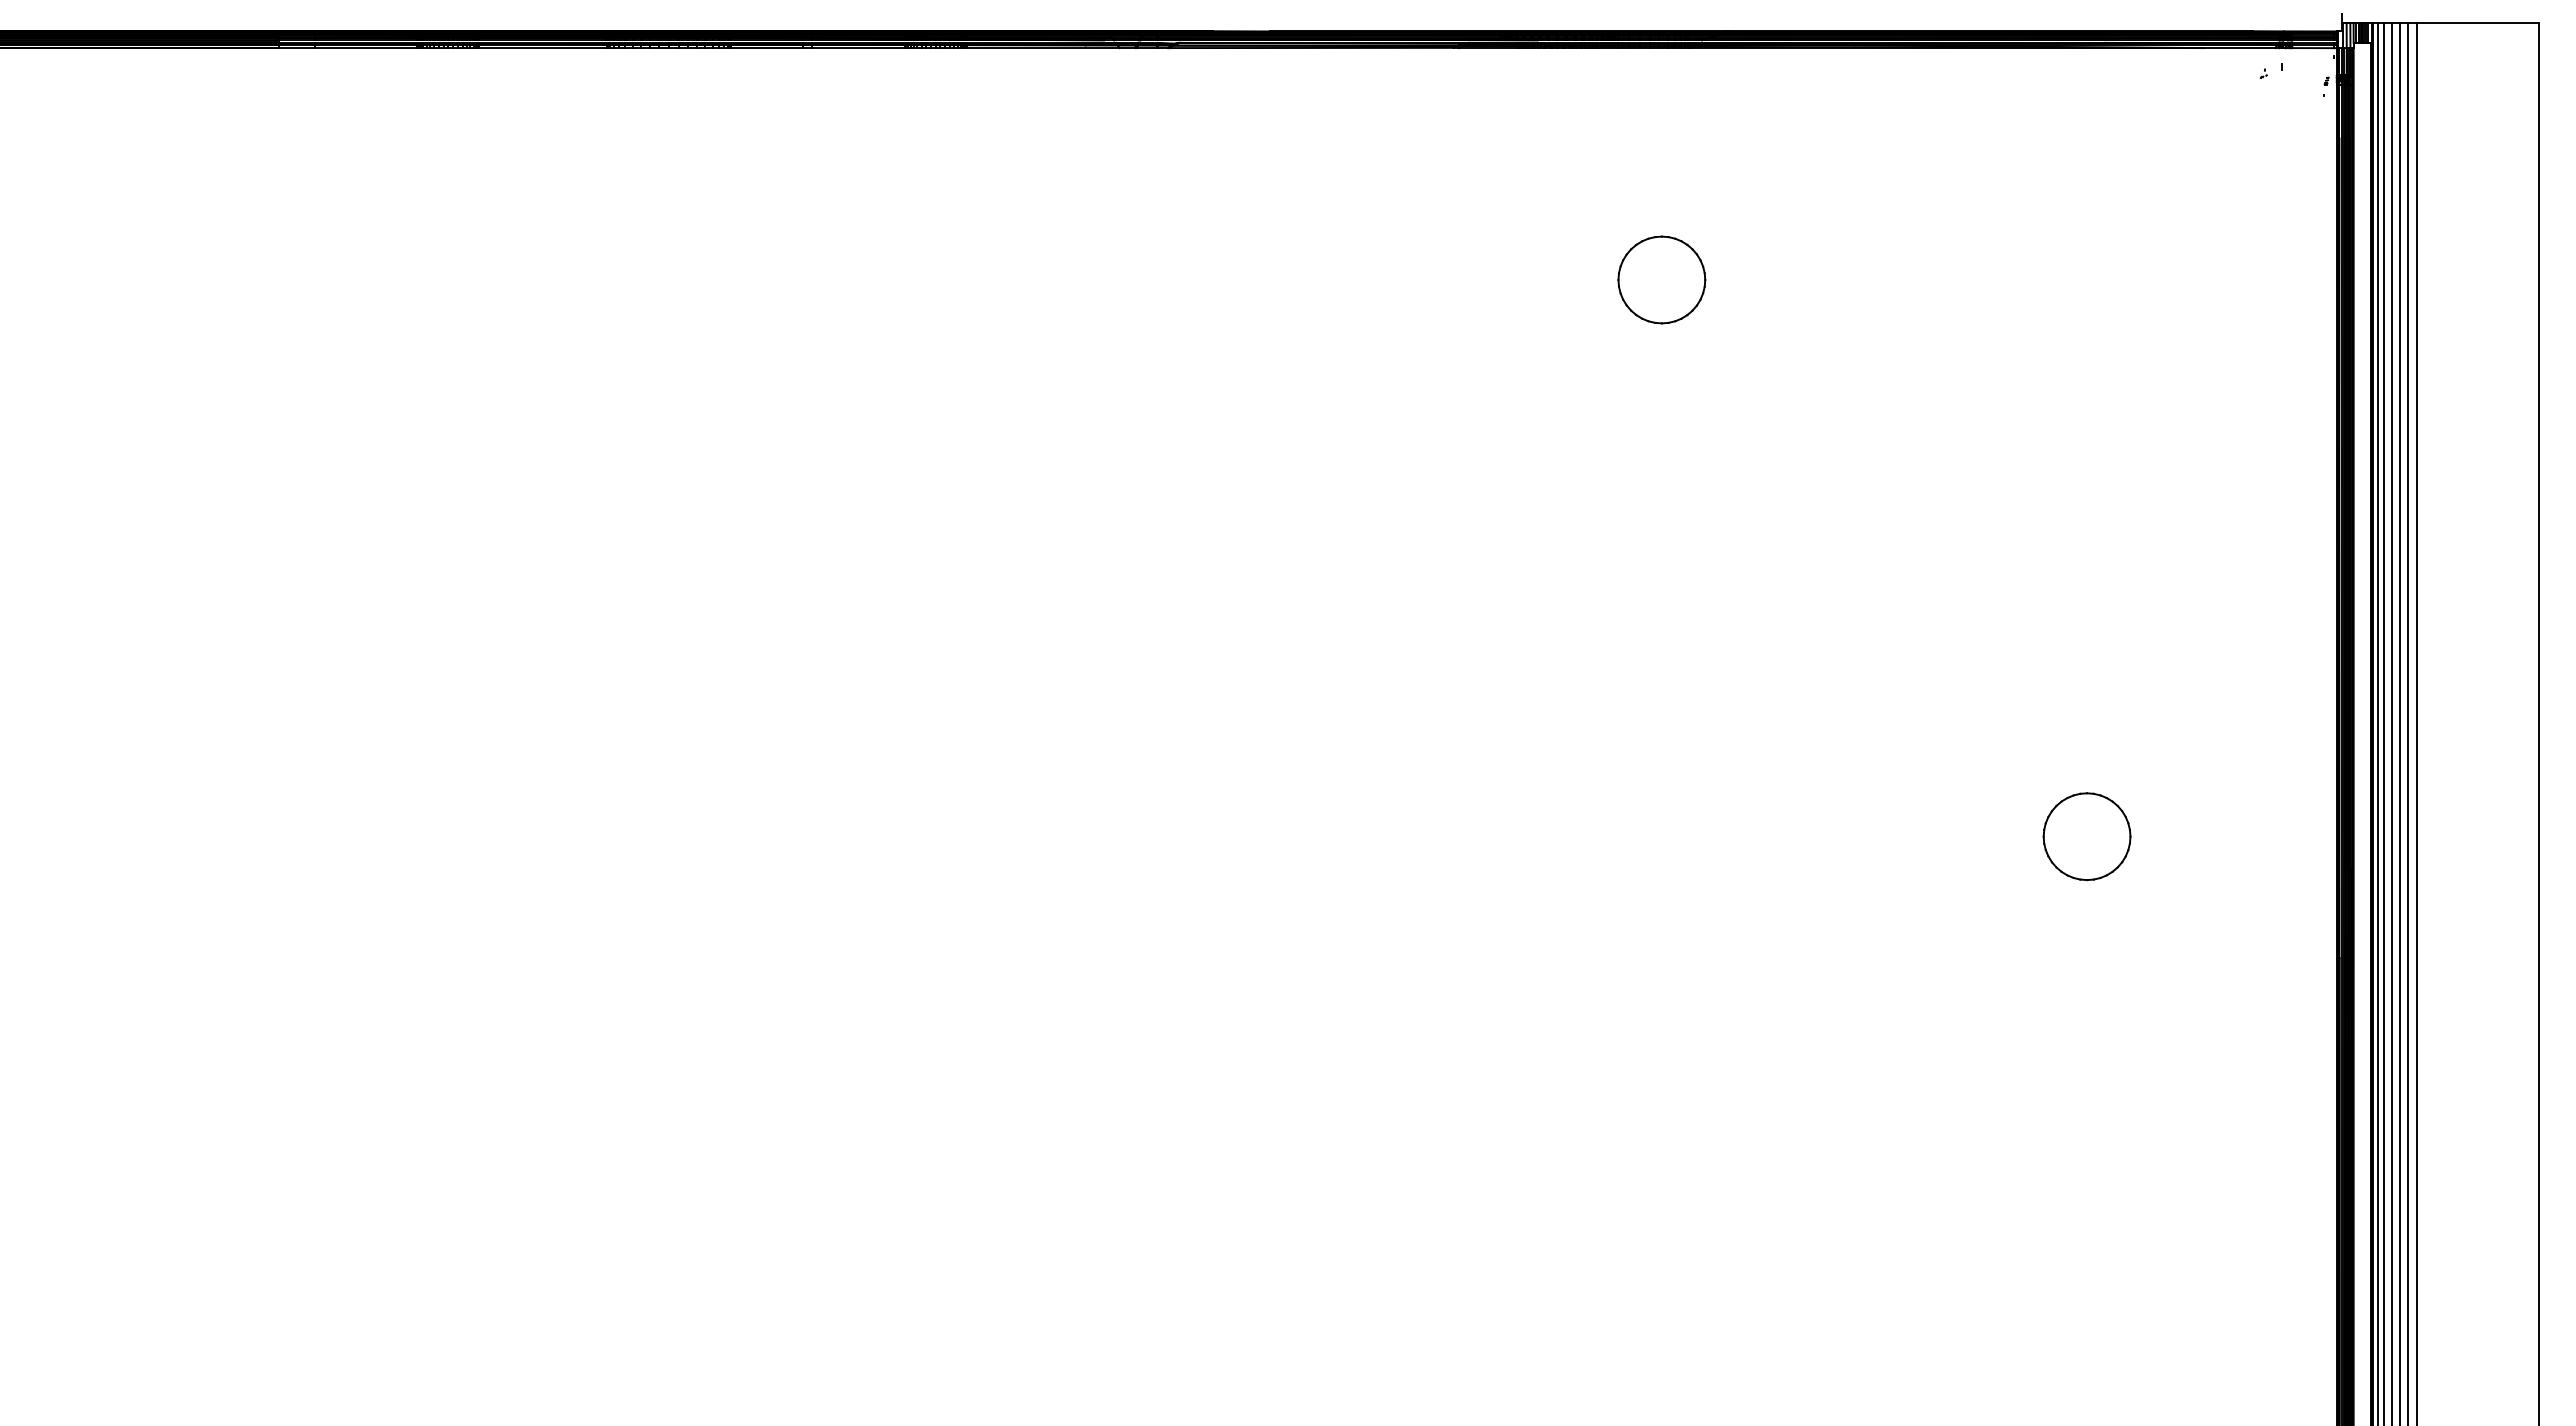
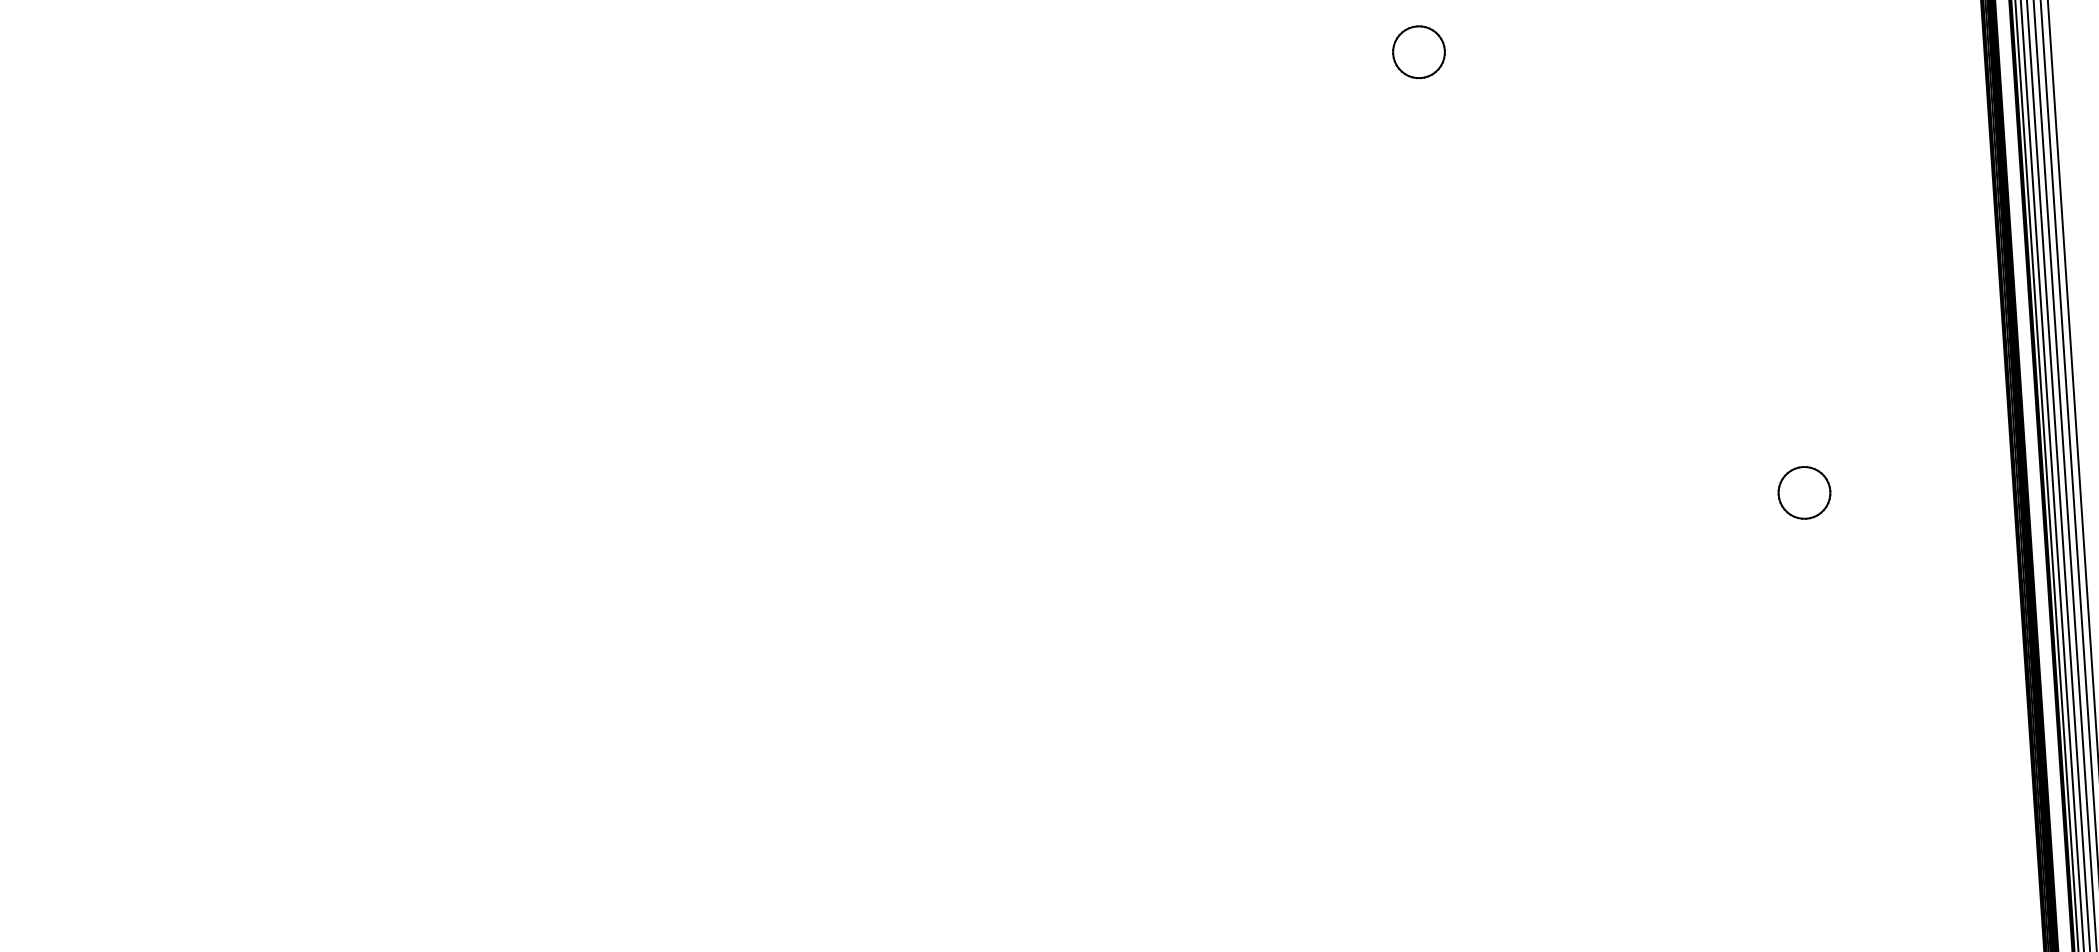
part: (1661, 280) -> (1418, 52), size x0.71
part: (2086, 836) -> (1804, 492), size x0.71

